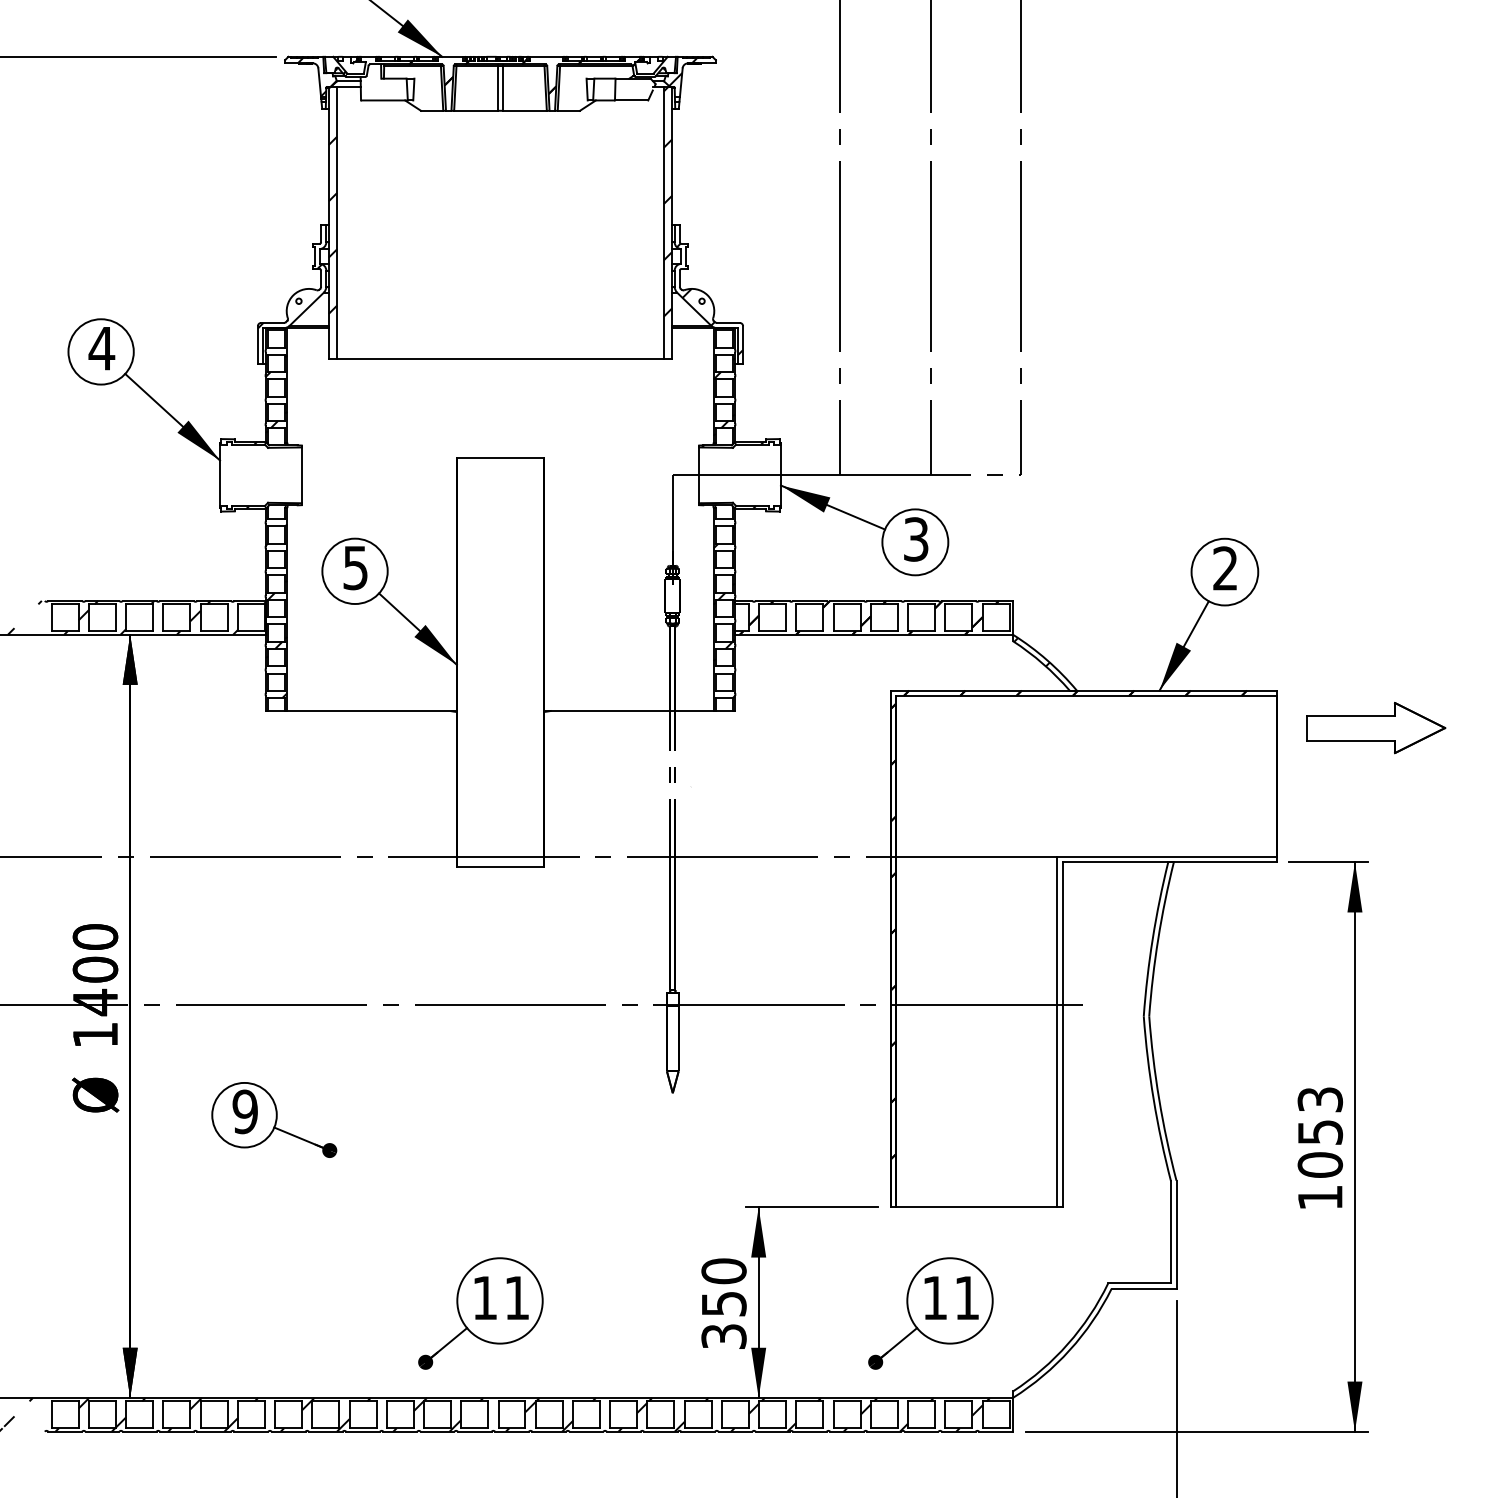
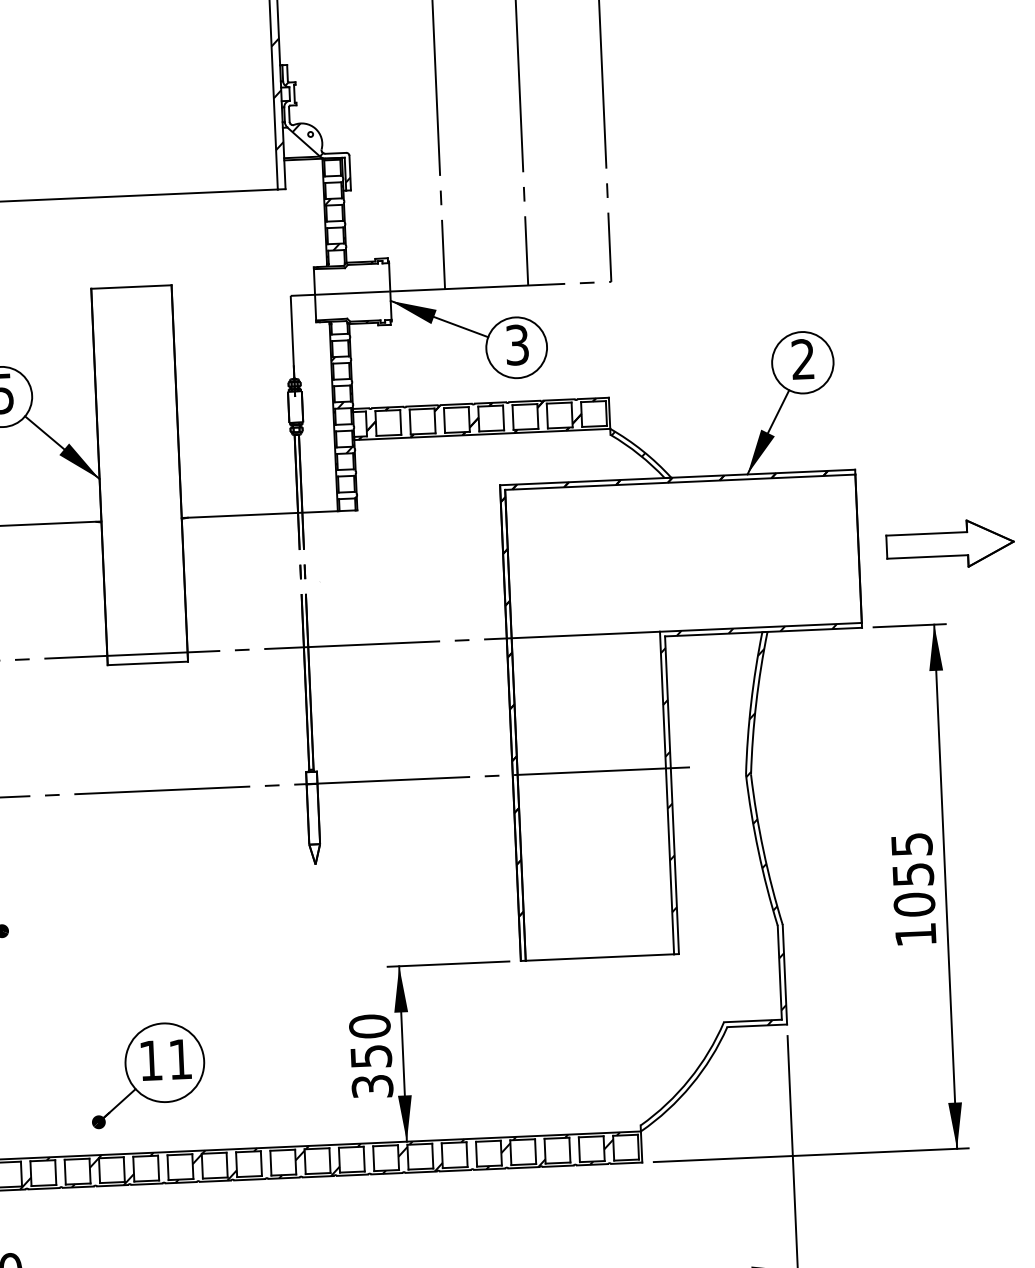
part: (1376, 728) -> (950, 544), moved
hatch: (1153, 1009) -> (754, 768), added
hatch: (1159, 1084) -> (763, 837), added
text: (1319, 1099) -> (911, 844), 1053 -> 1055
part: (930, 1313) -> (561, 1057), removed

